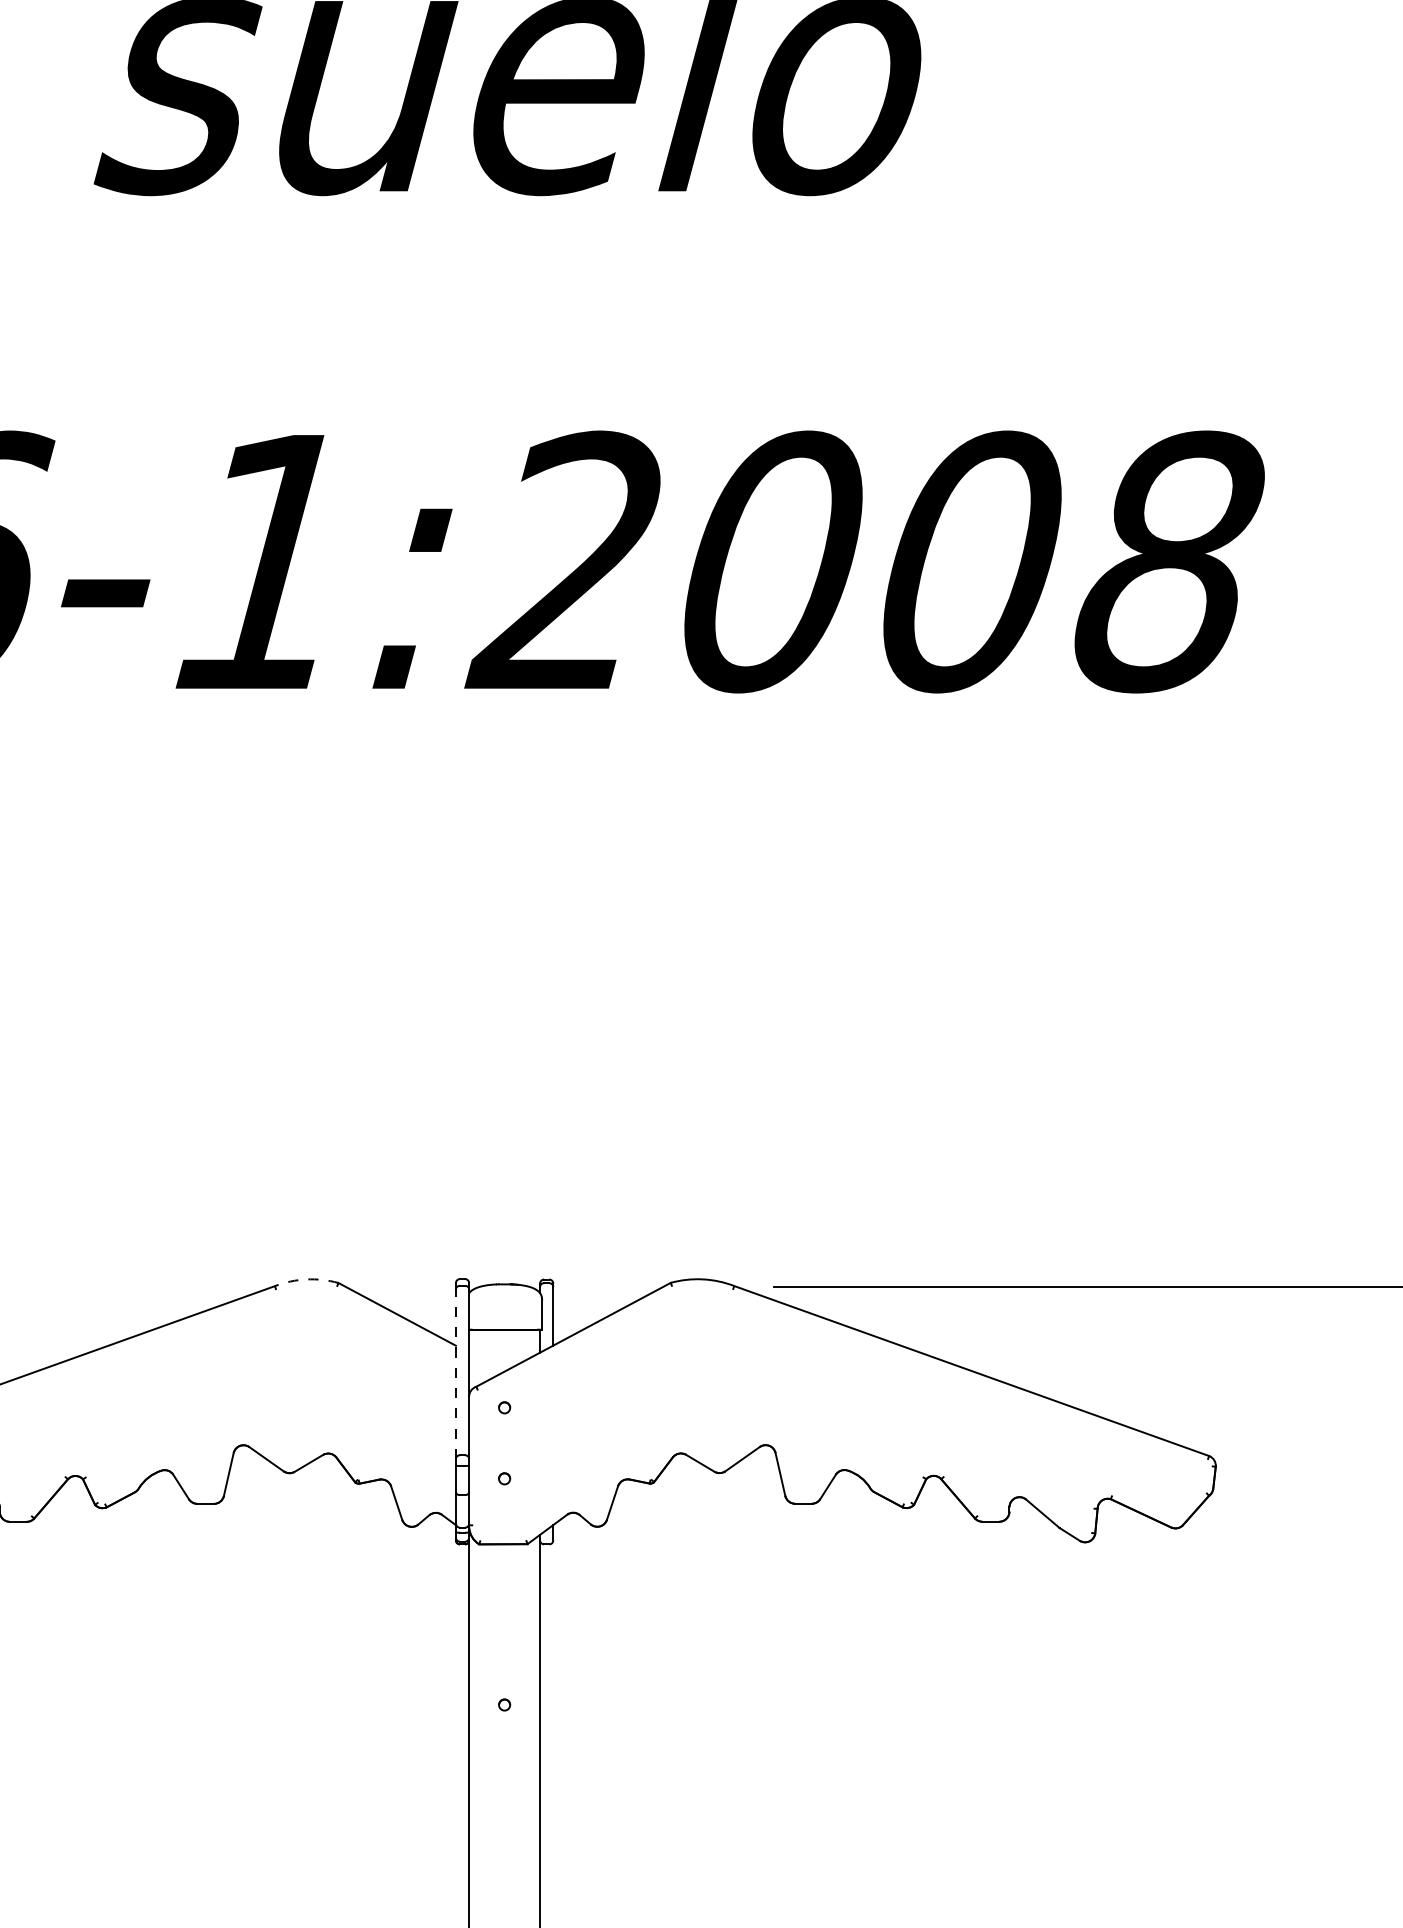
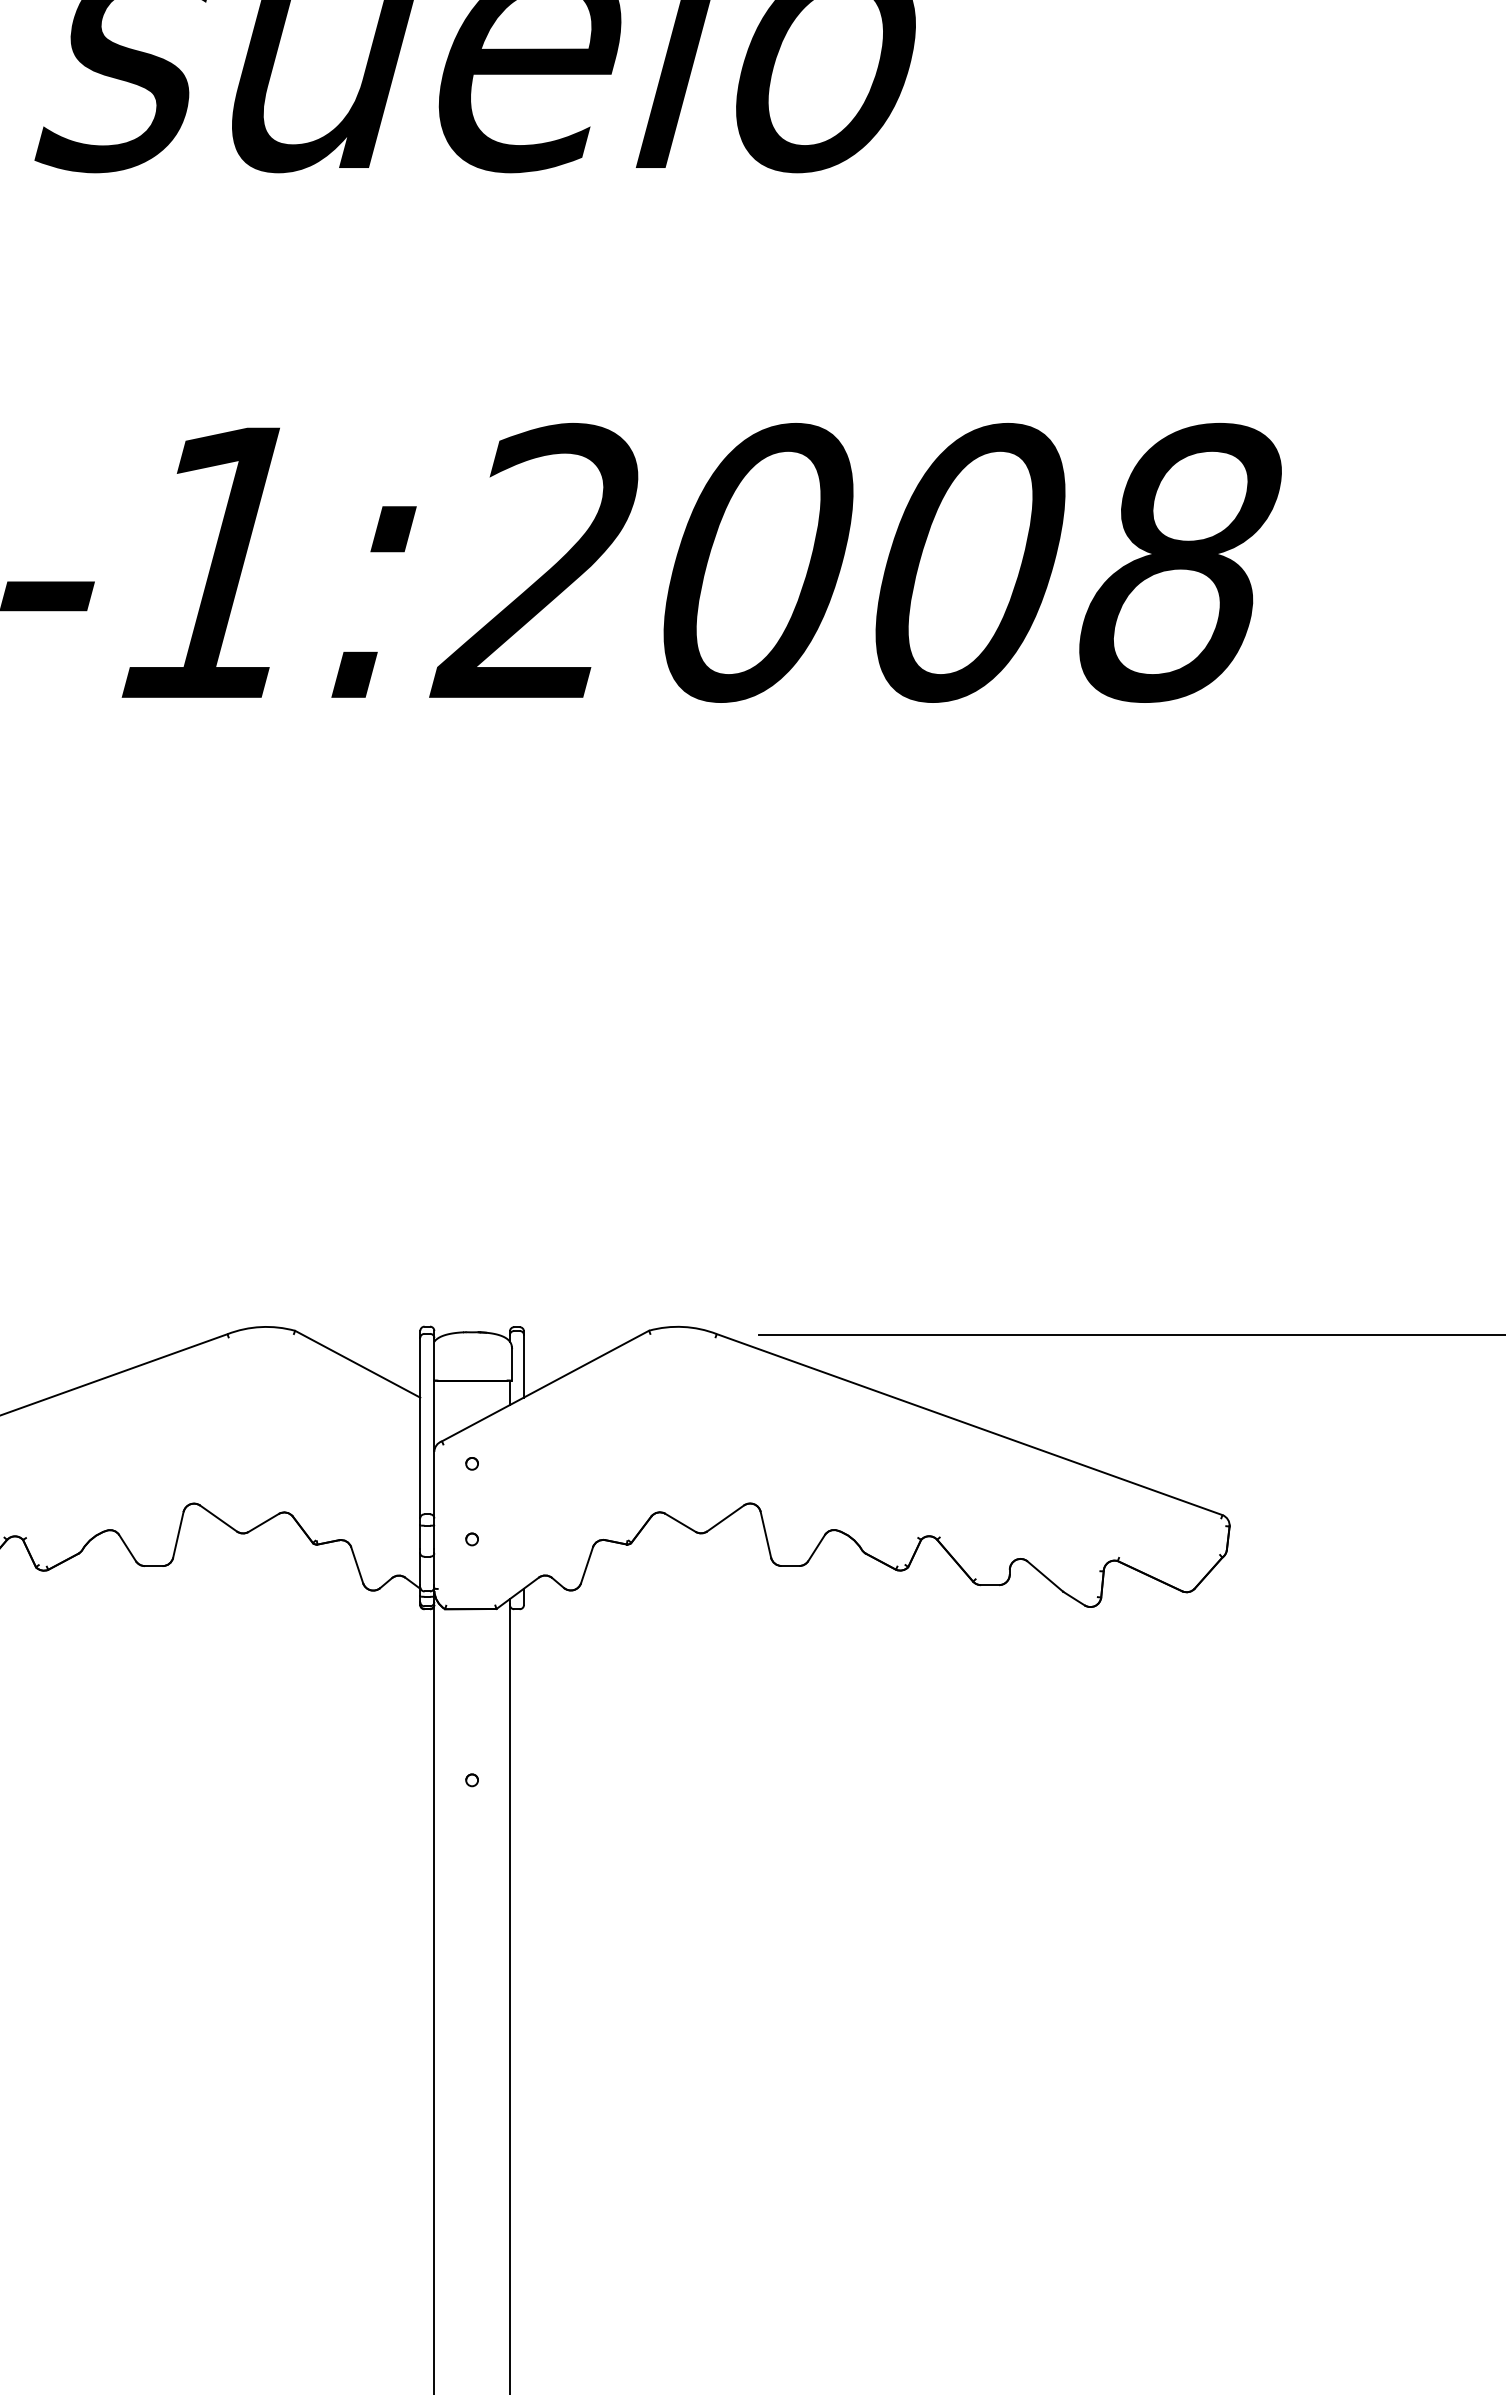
arc: (306, 1279) -> (261, 1327), dashed -> solid
line: (456, 1373) -> (420, 1427), dashed -> solid

